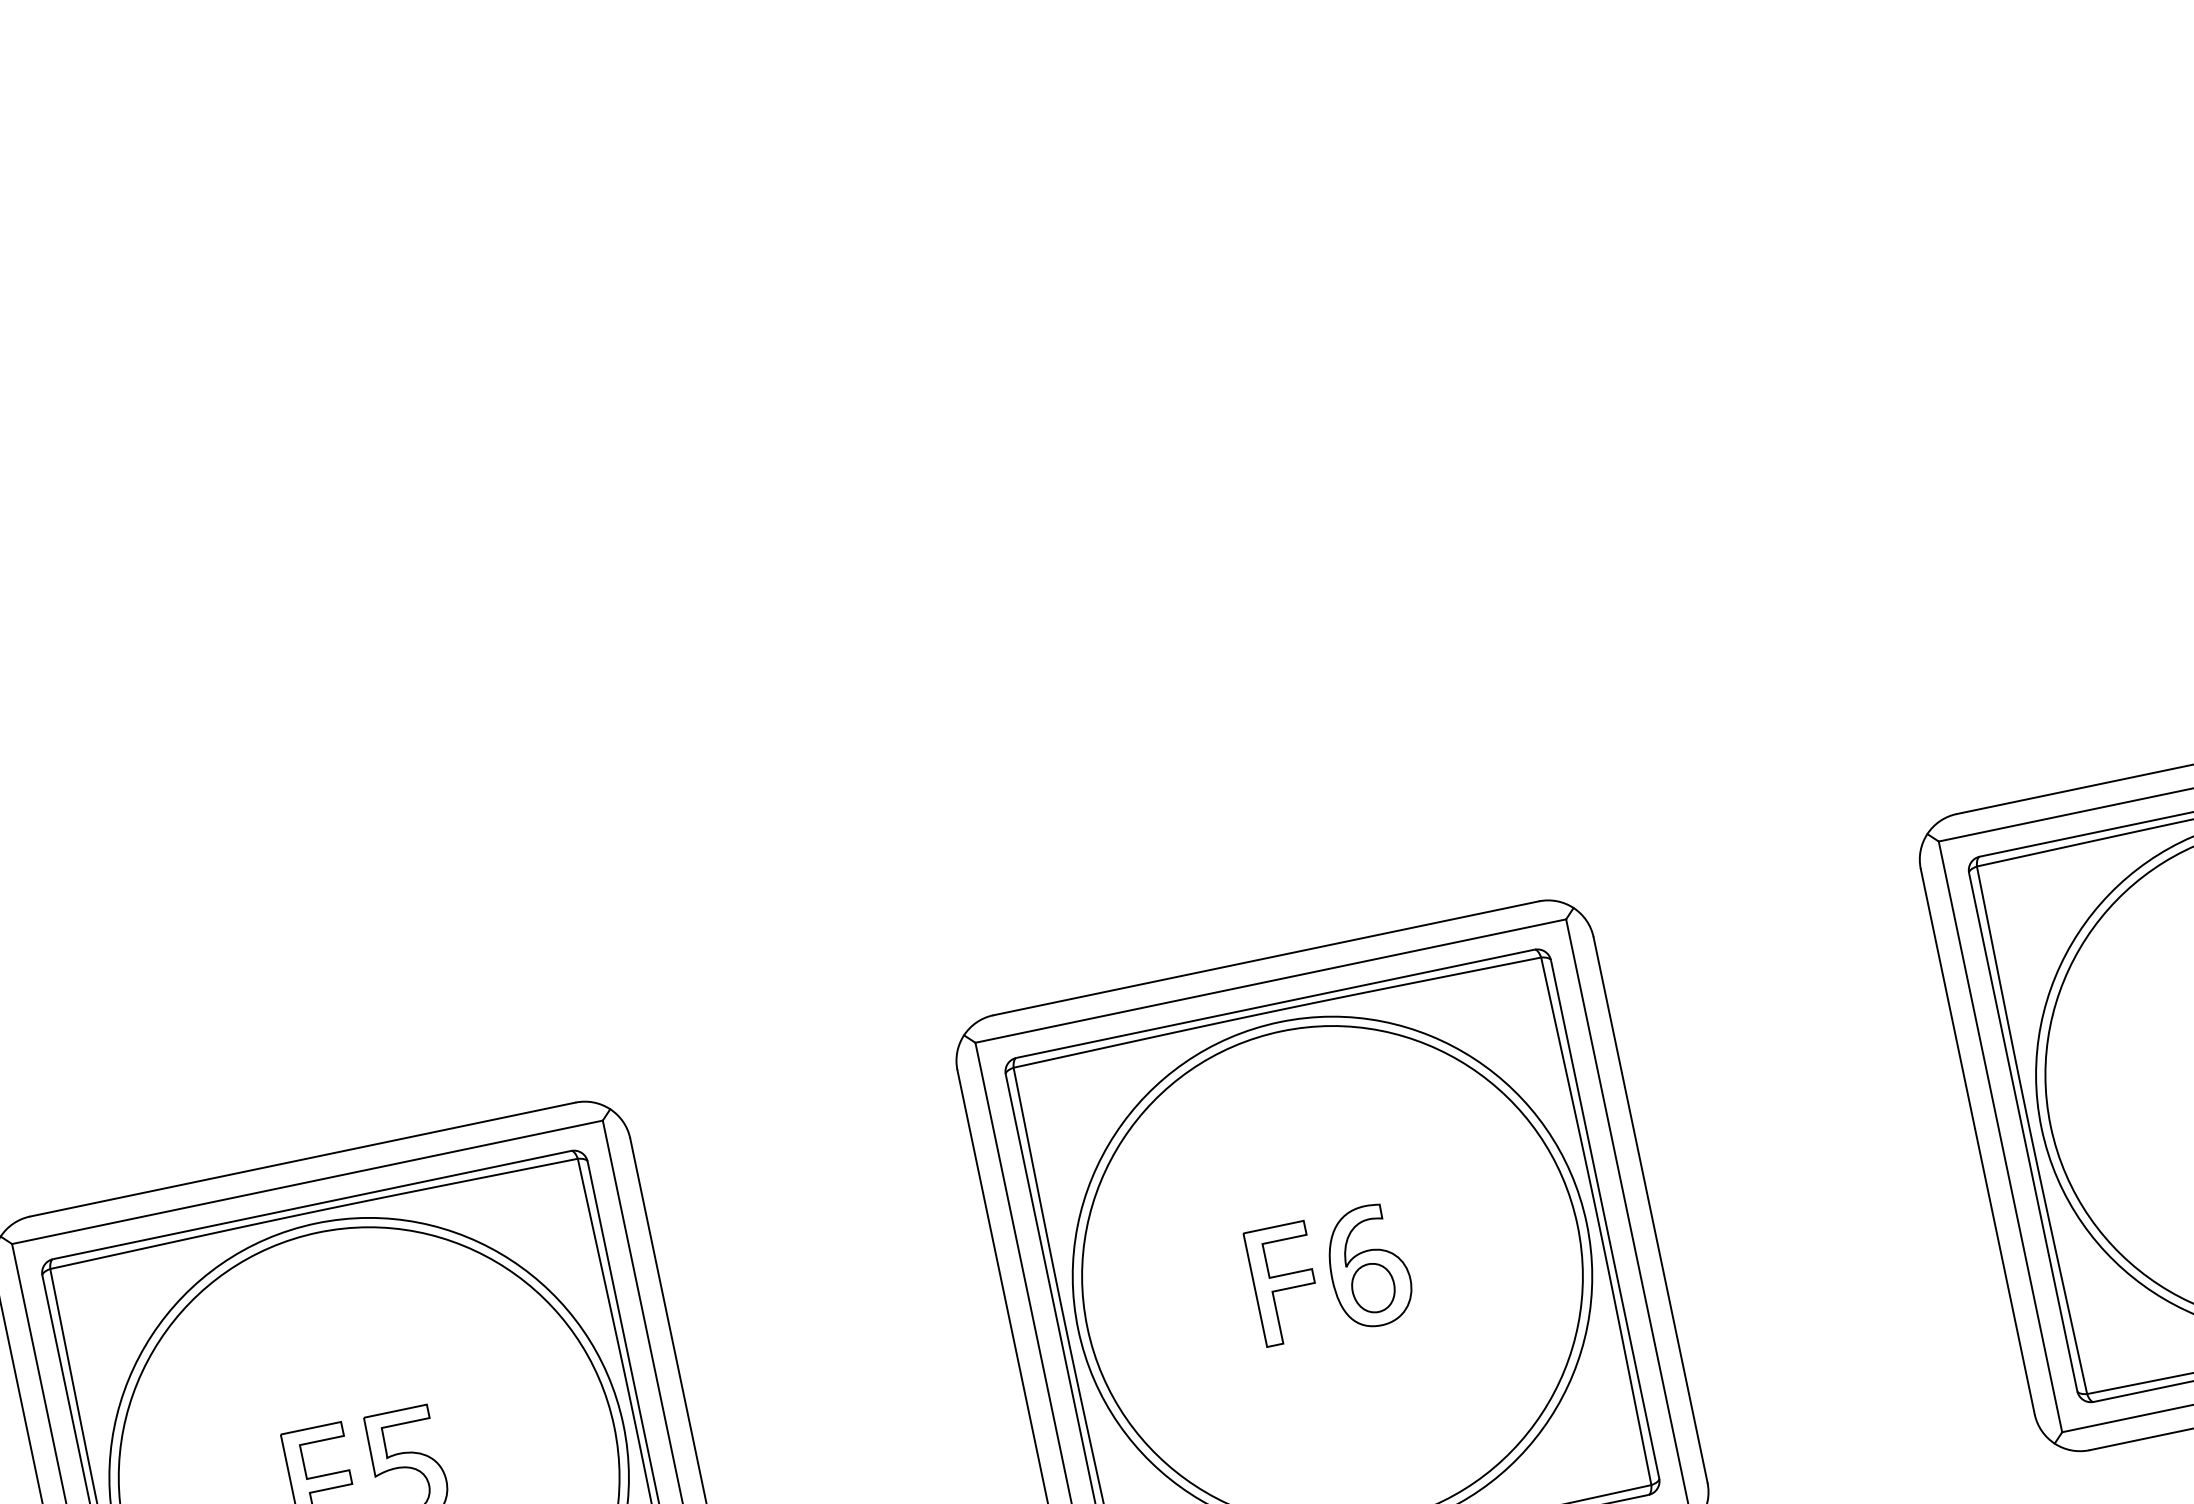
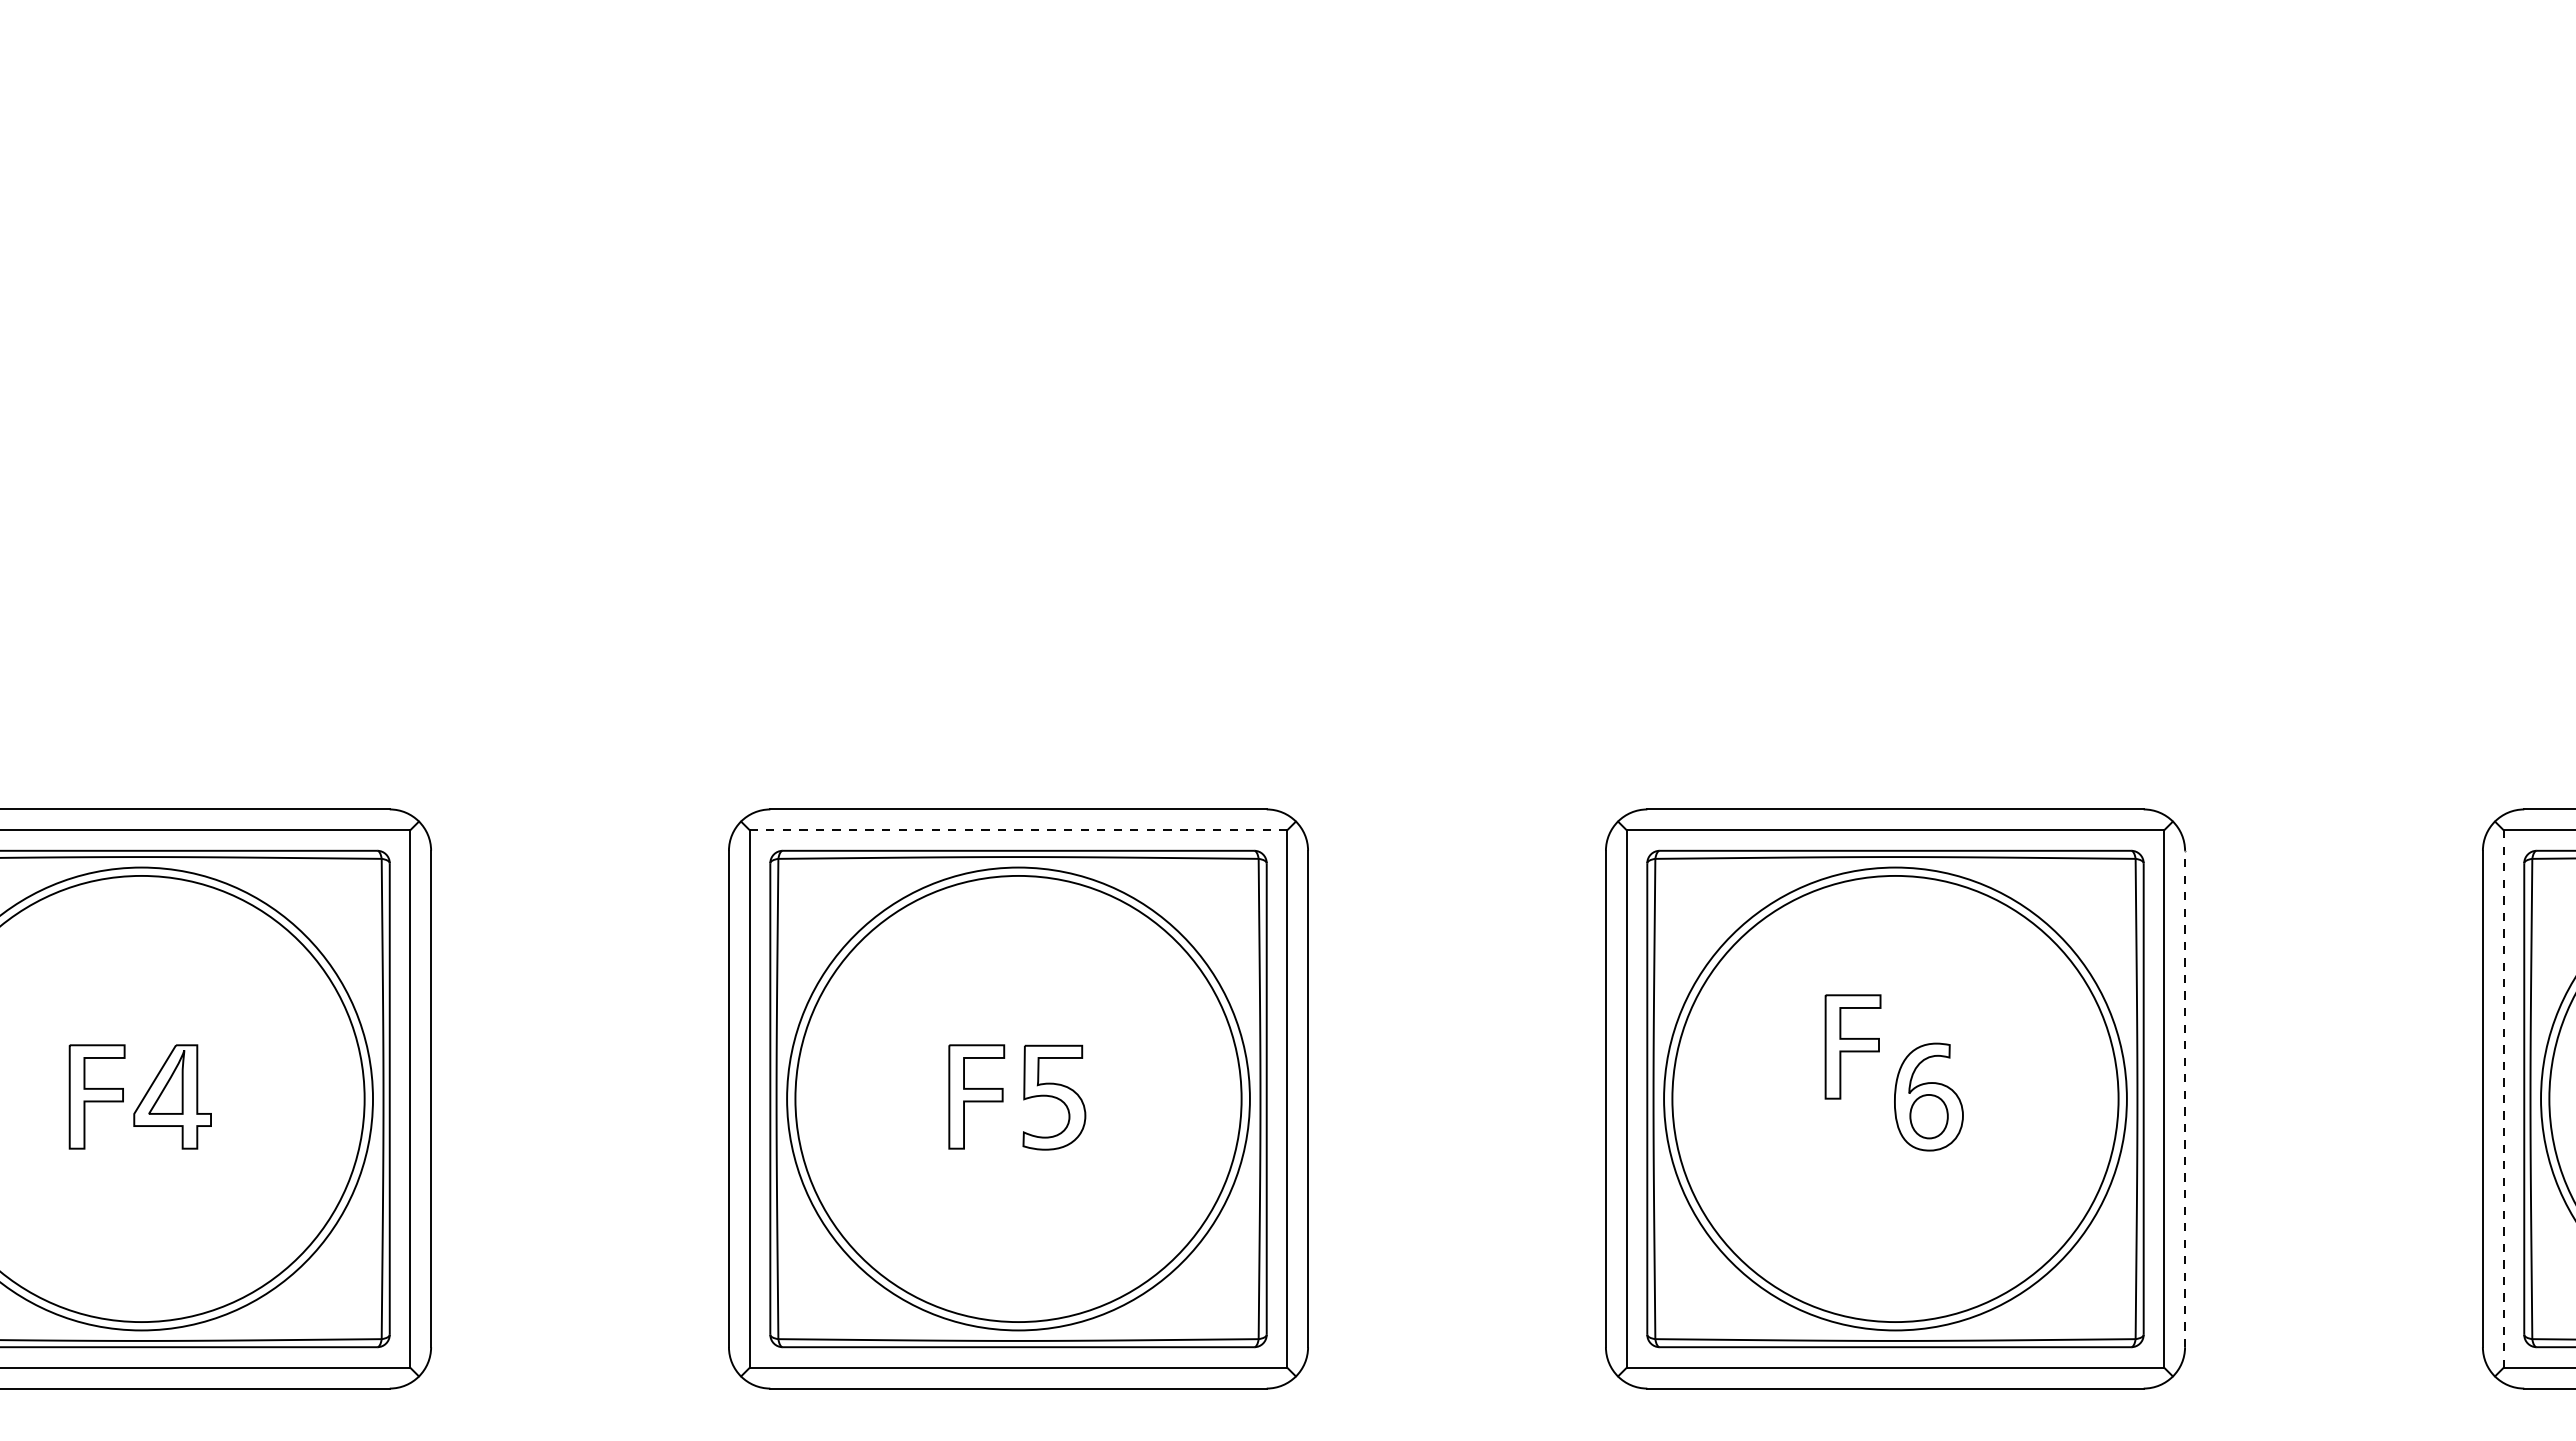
line: (2000, 1137) -> (2503, 1099), solid -> dashed
line: (307, 1182) -> (1018, 830), solid -> dashed
line: (1650, 1209) -> (2185, 1098), solid -> dashed
part: (1284, 1283) -> (1852, 1046), moved

